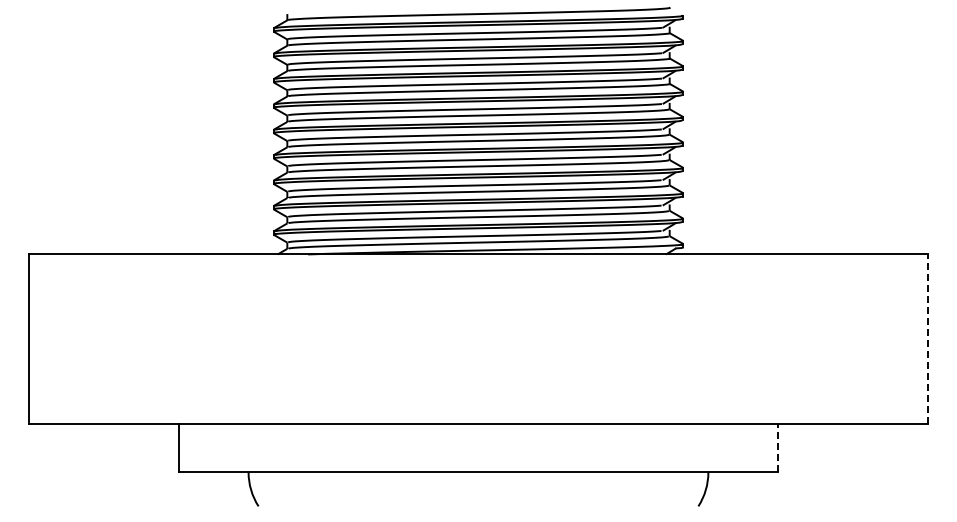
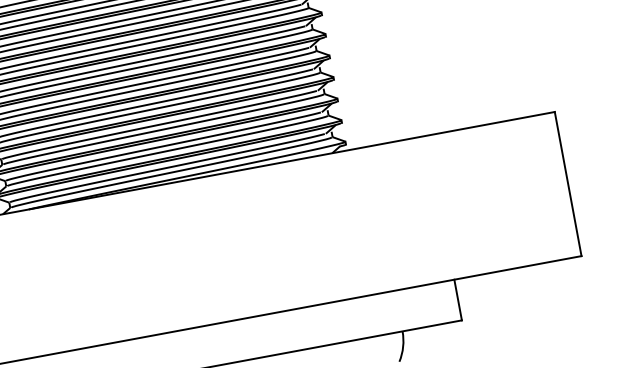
line: (928, 339) -> (568, 184), dashed -> solid
line: (778, 448) -> (458, 300), dashed -> solid

